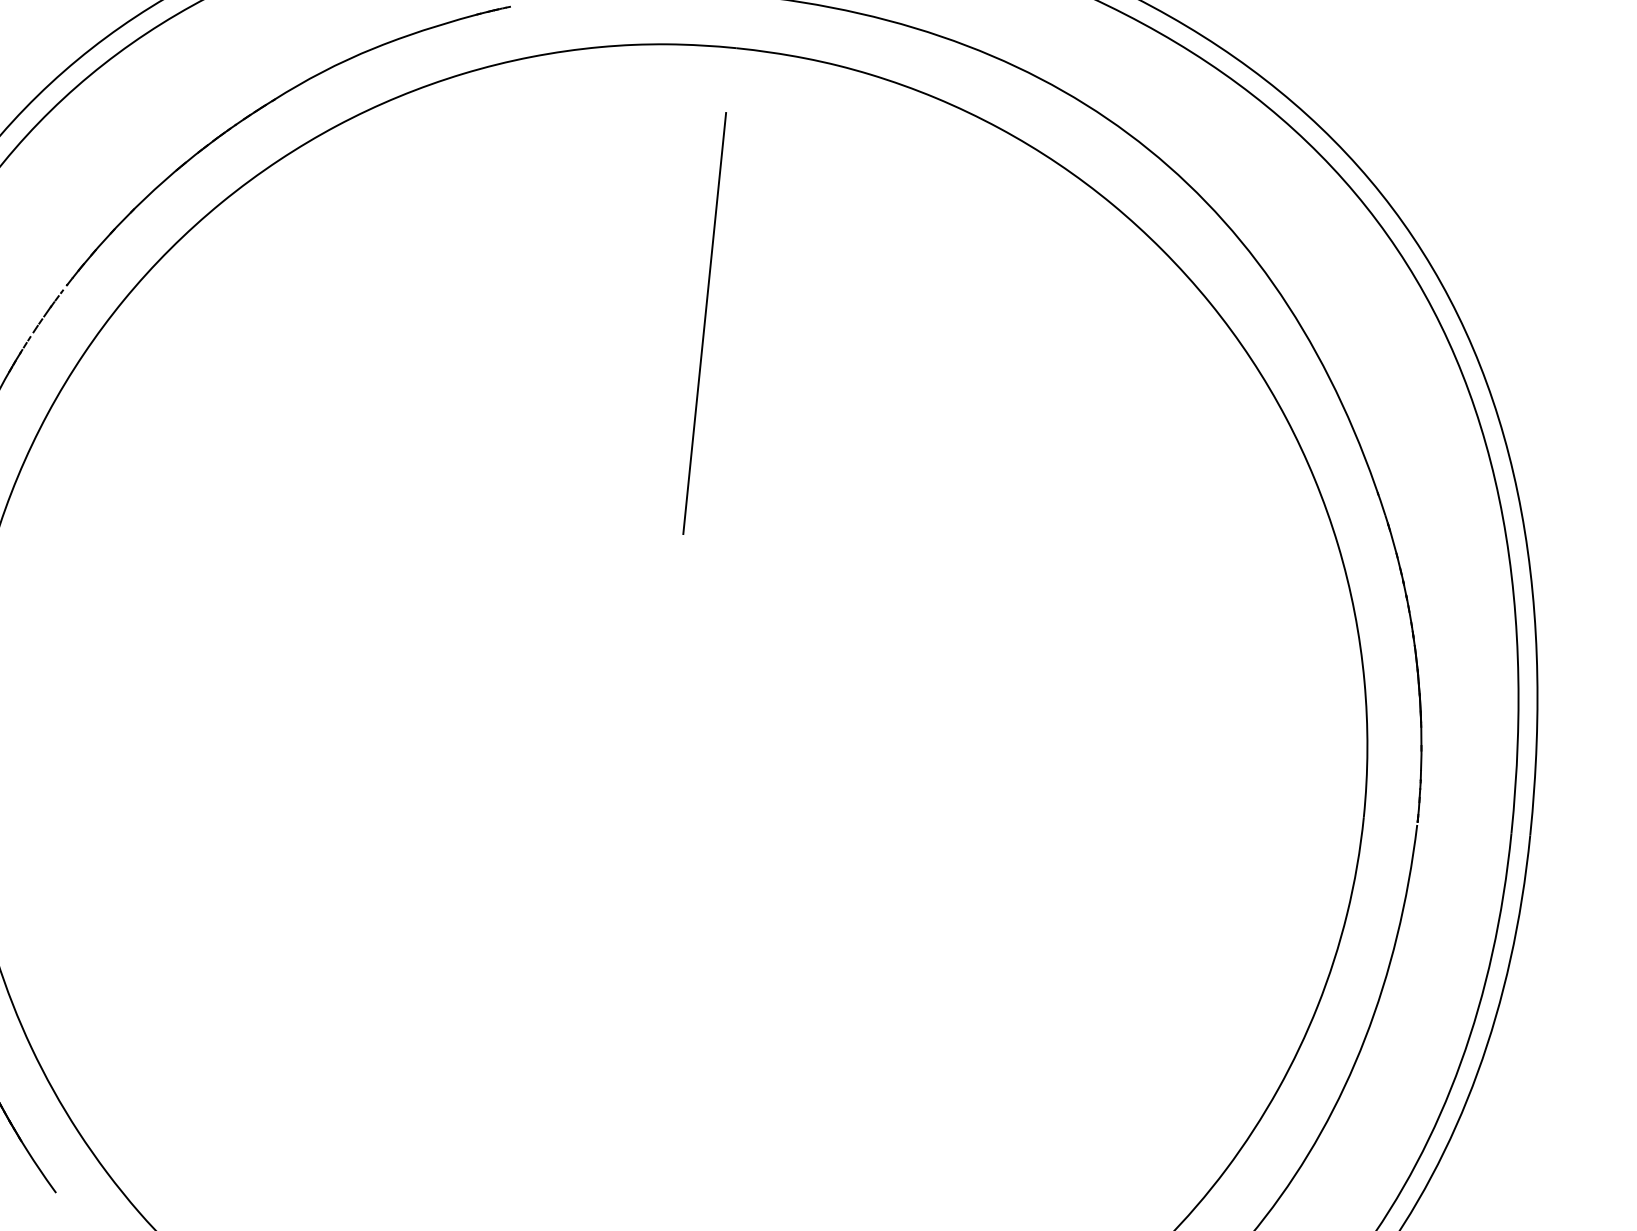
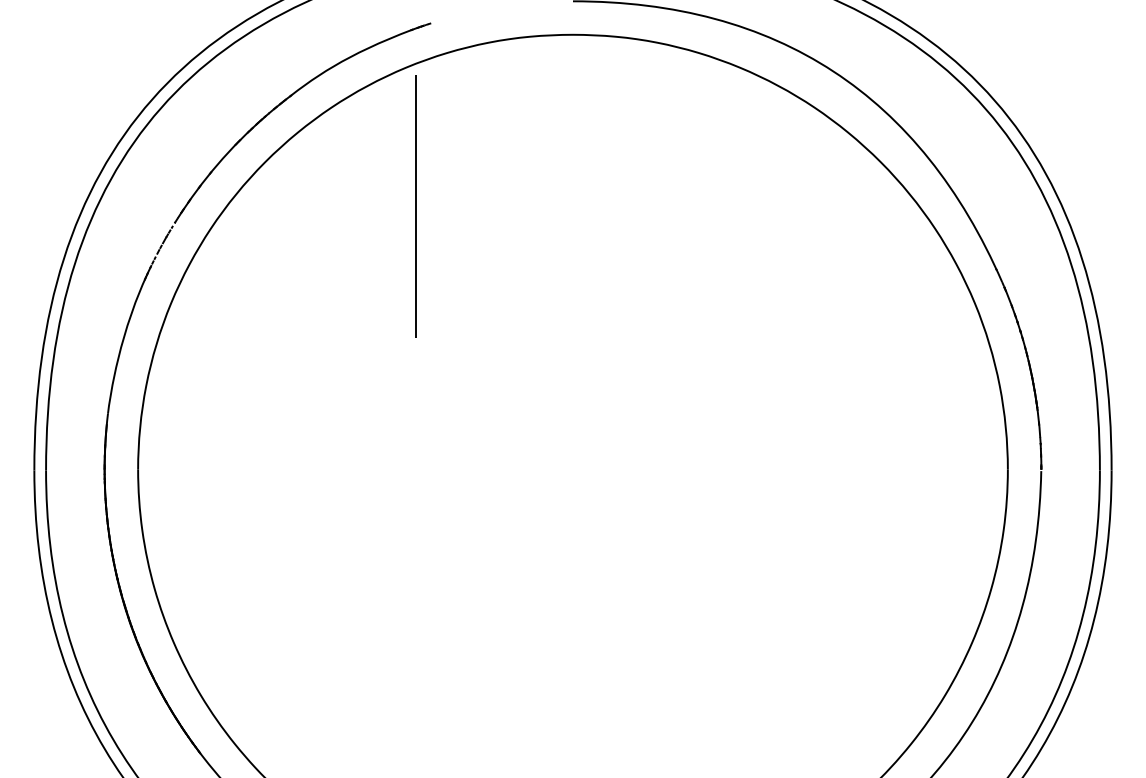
line: (704, 323) -> (415, 206), moved

